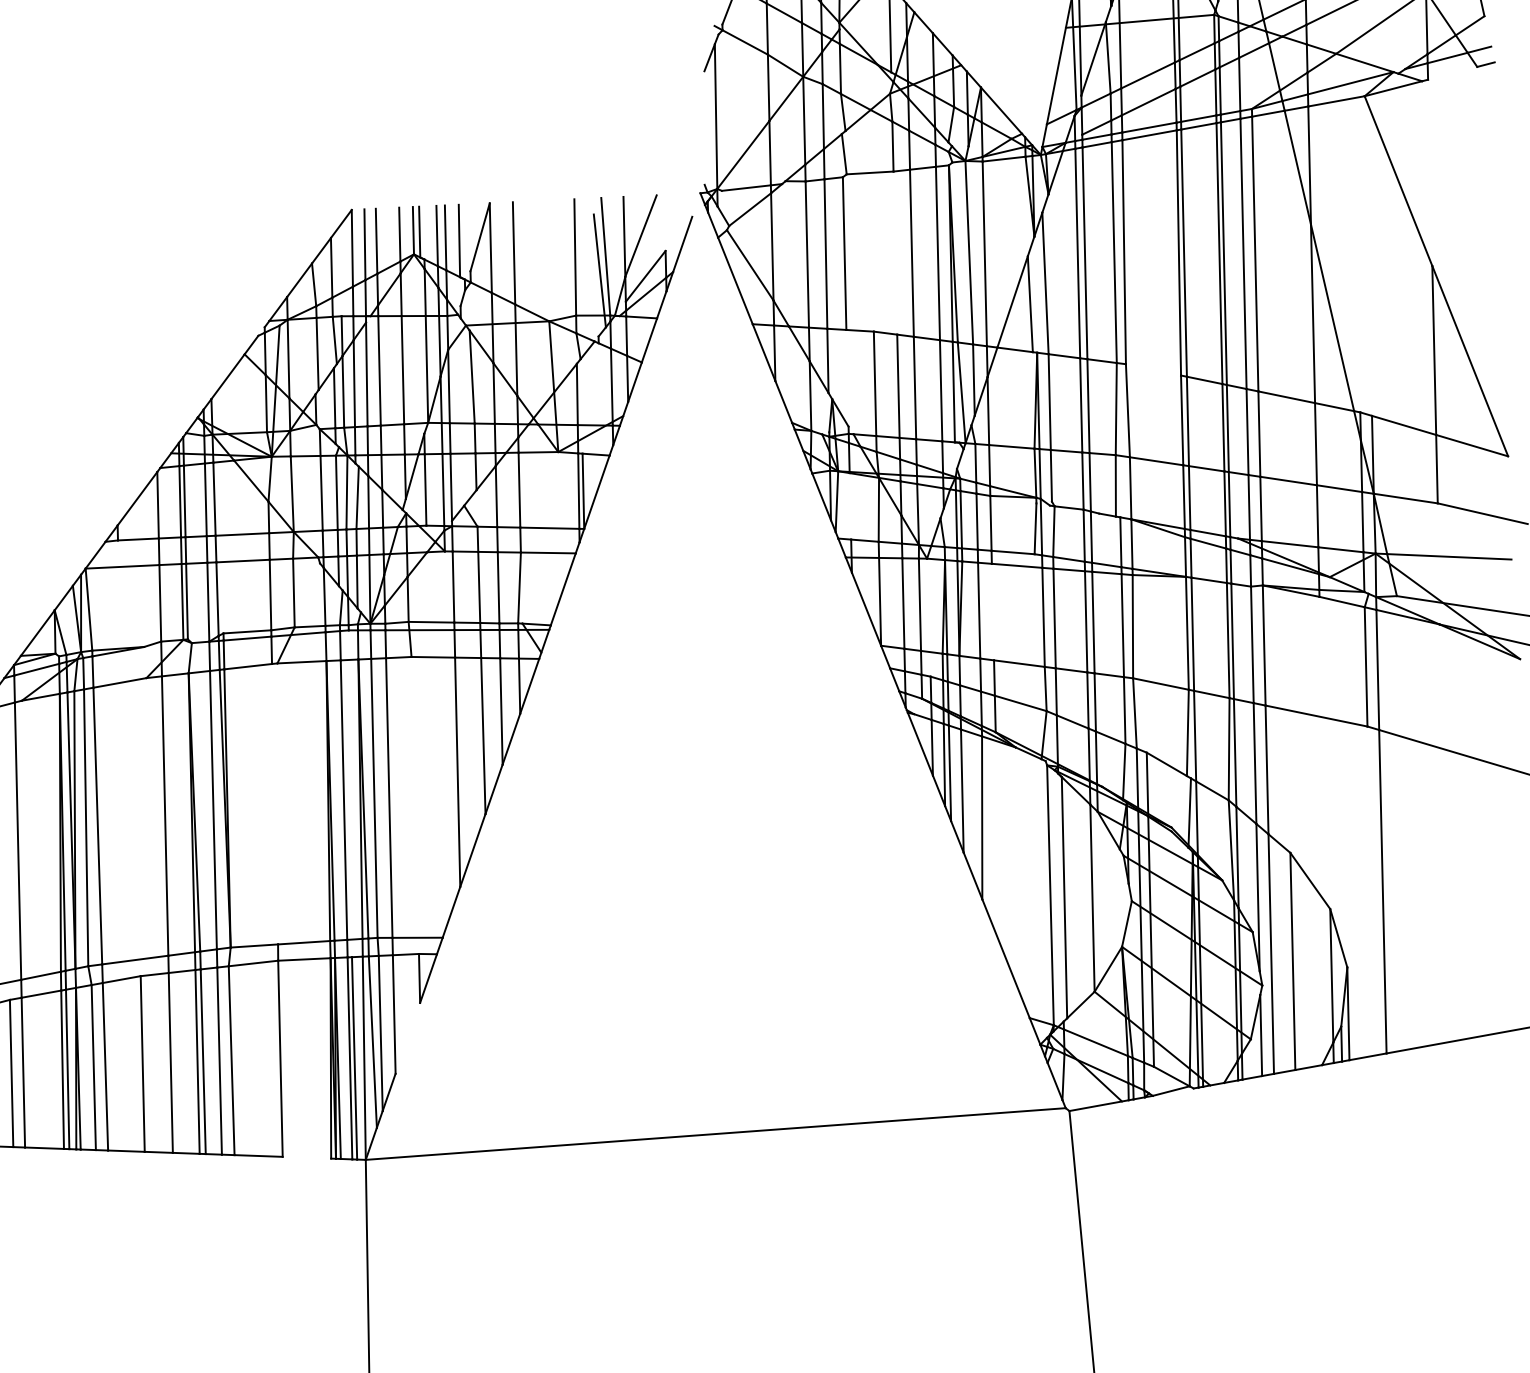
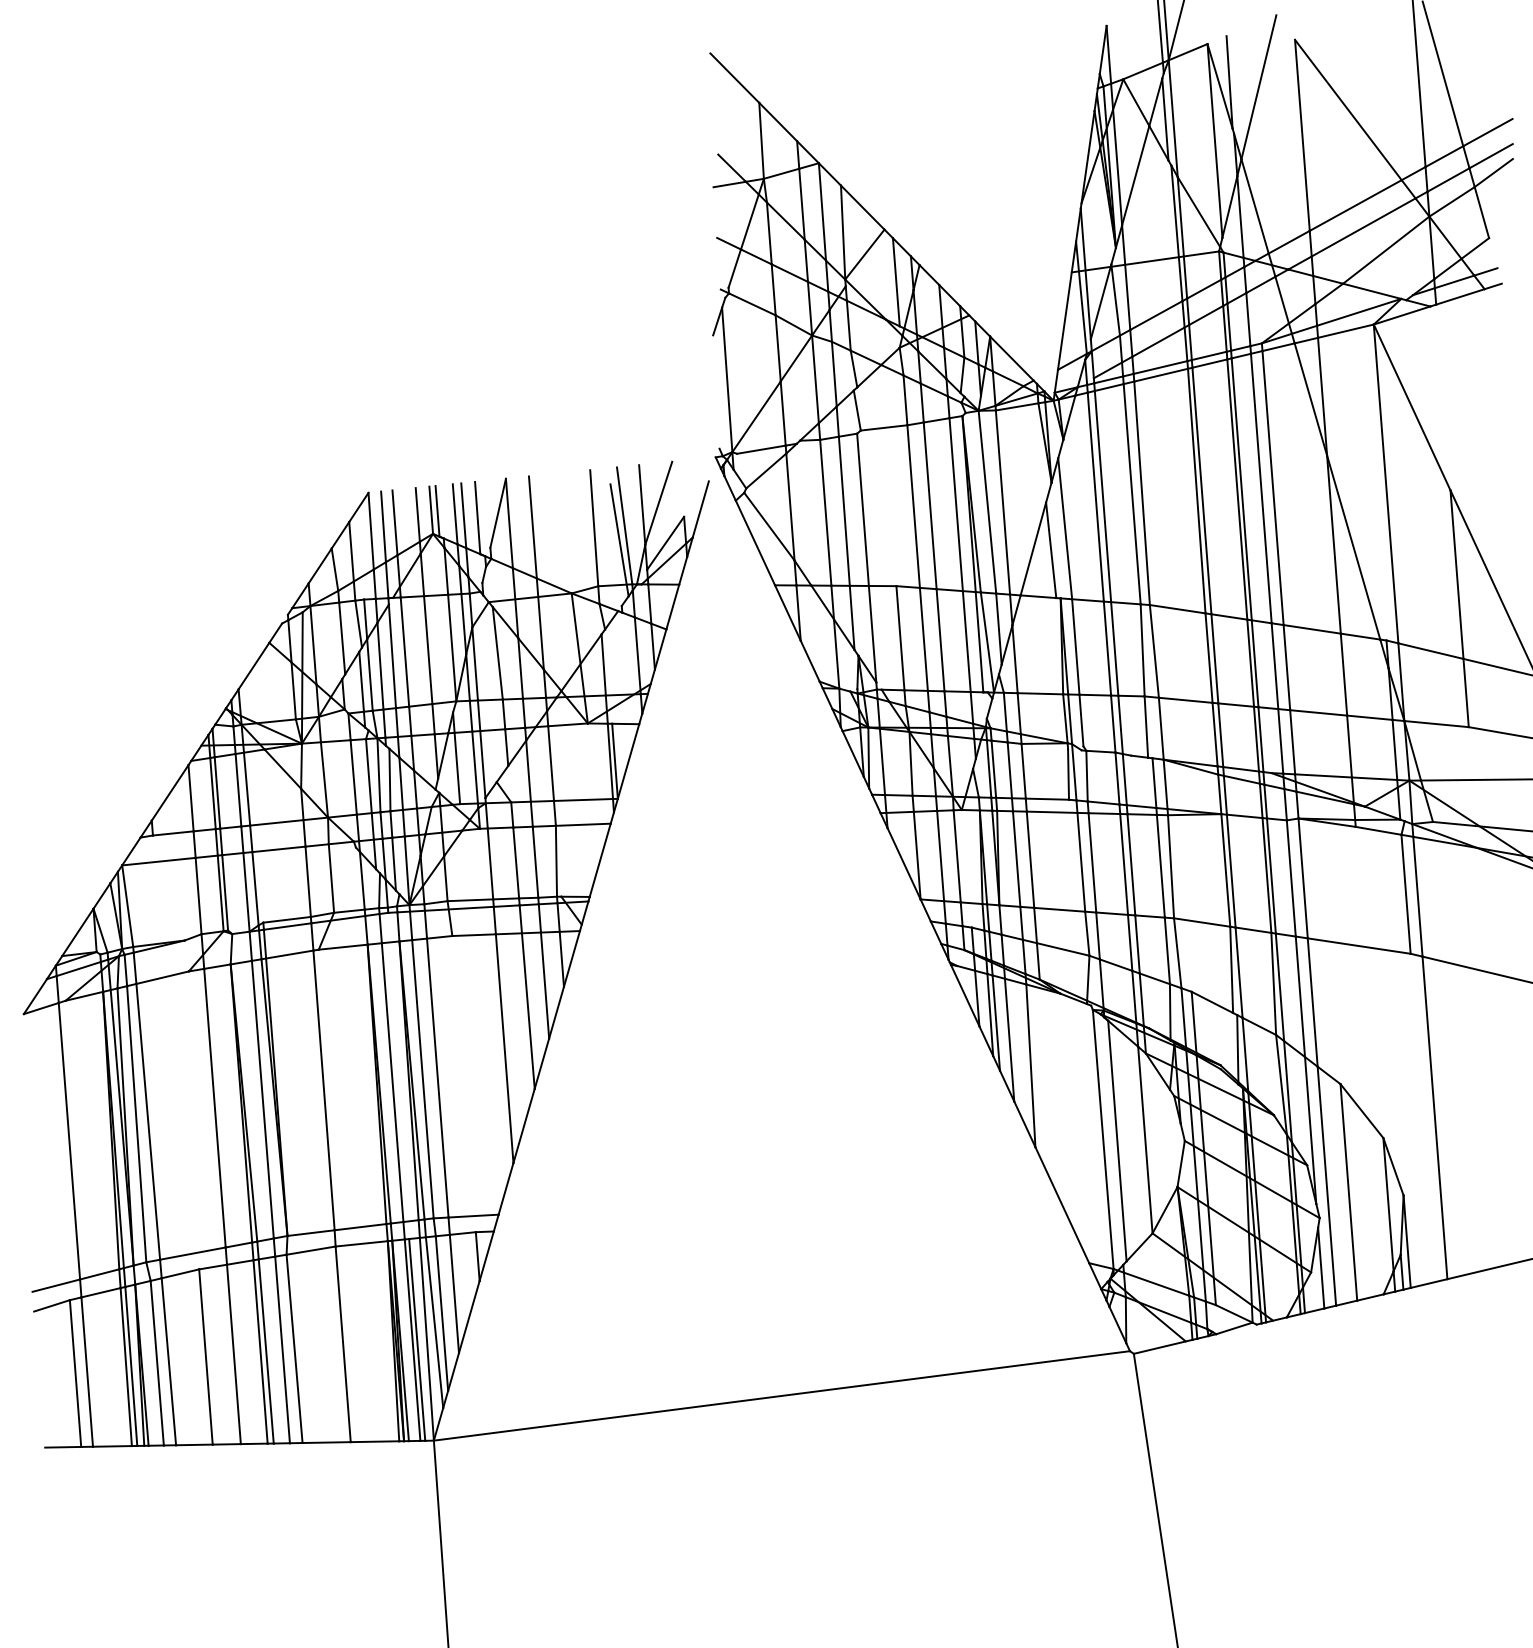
line: (1452, 72) -> (1460, 296), added
line: (895, 253) -> (913, 506), added
line: (1367, 255) -> (1385, 483), added
line: (1153, 370) -> (1177, 609), added
line: (847, 377) -> (872, 633), added
line: (850, 505) -> (882, 761), added
line: (992, 611) -> (1030, 859), added
line: (274, 804) -> (323, 1090), added
line: (407, 1038) -> (468, 1317), added
line: (306, 1157) -> (374, 1441), added

